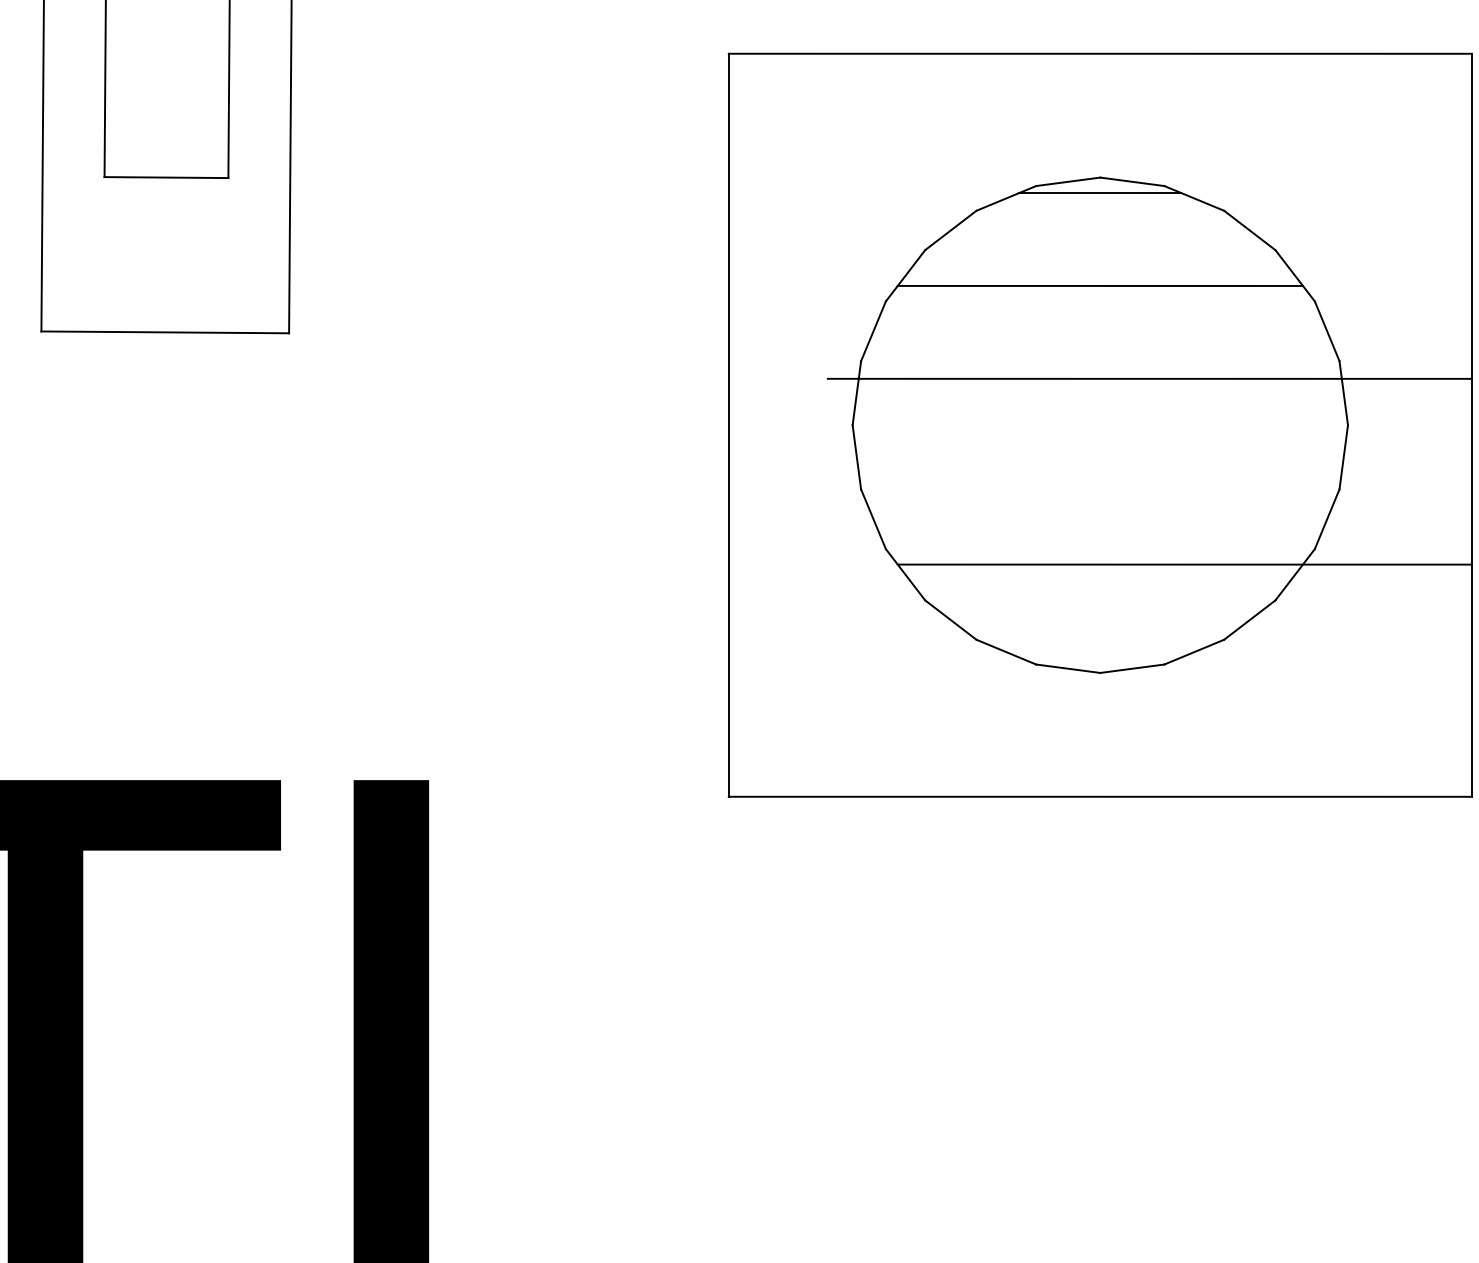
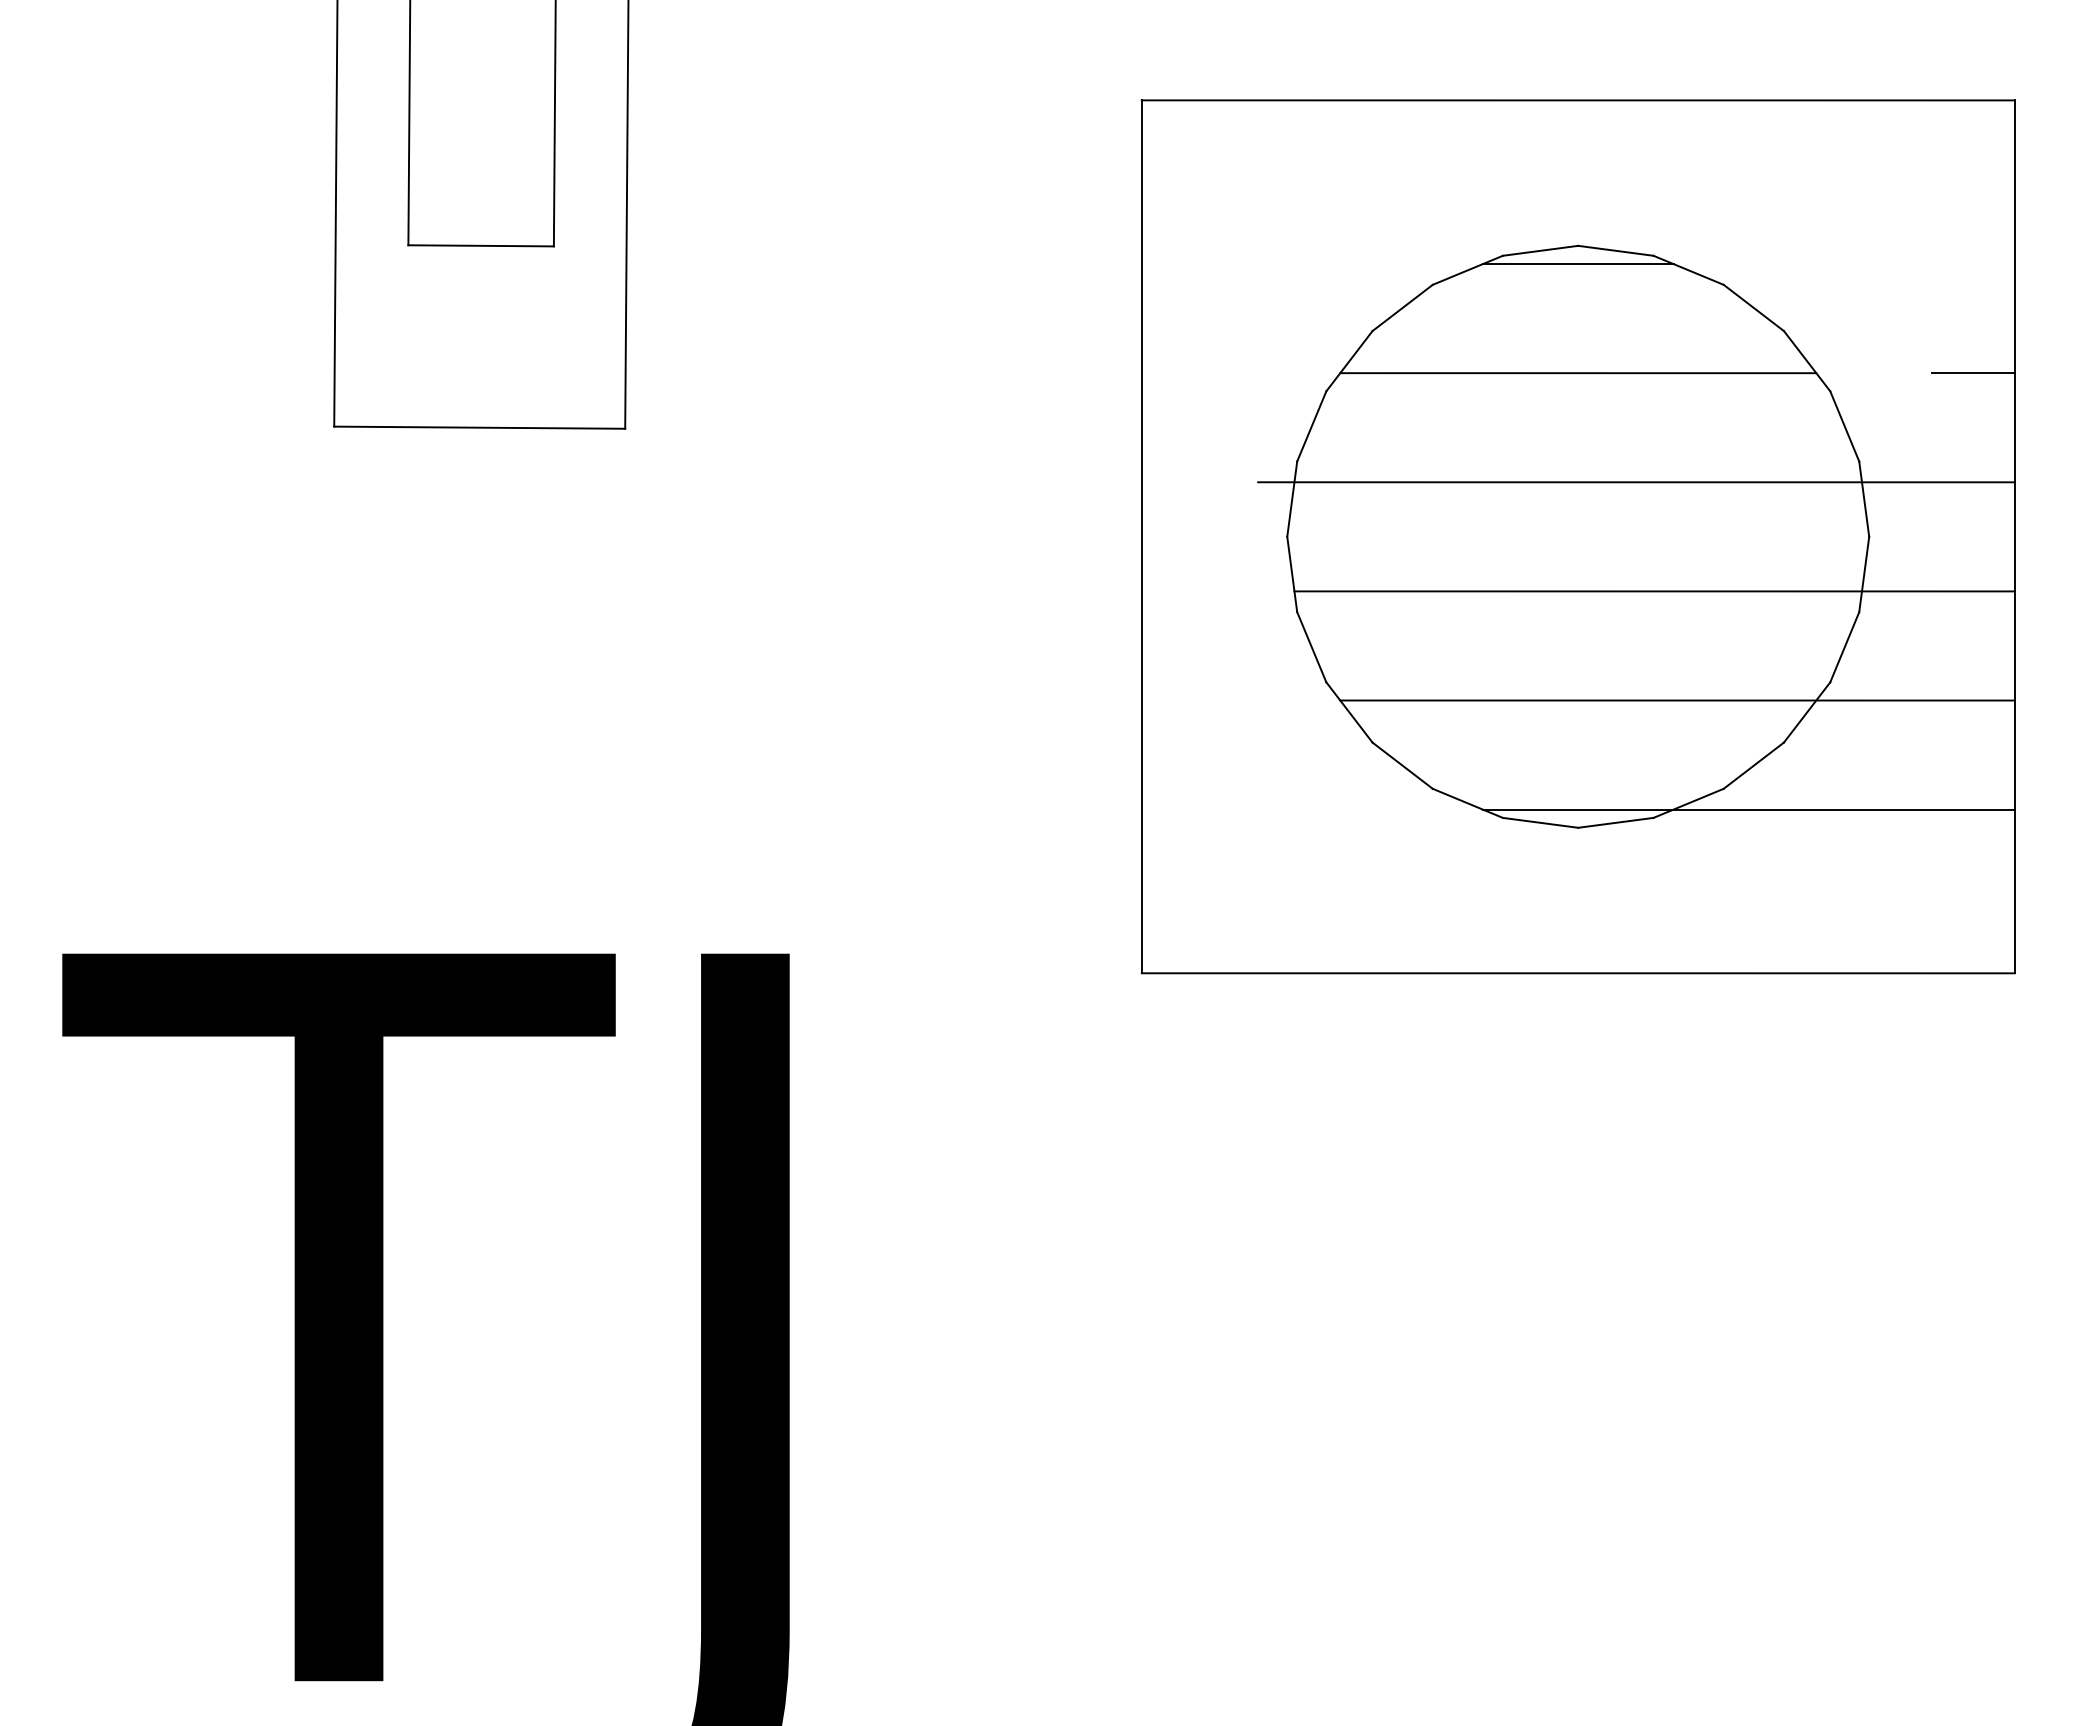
line: (1435, 286) -> (1972, 373), added
line: (1165, 471) -> (1654, 591), added
line: (1245, 657) -> (1748, 809), added

